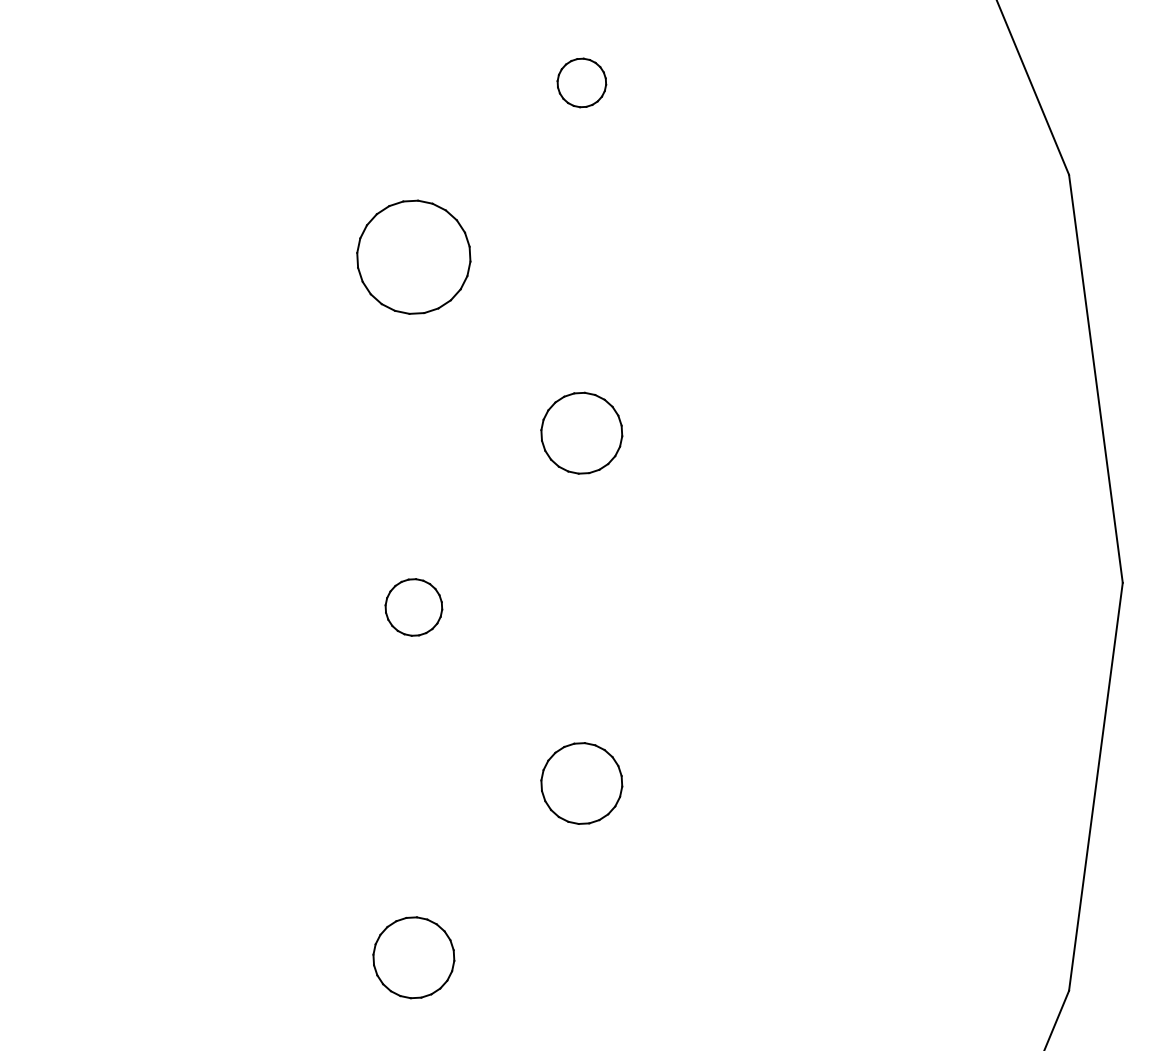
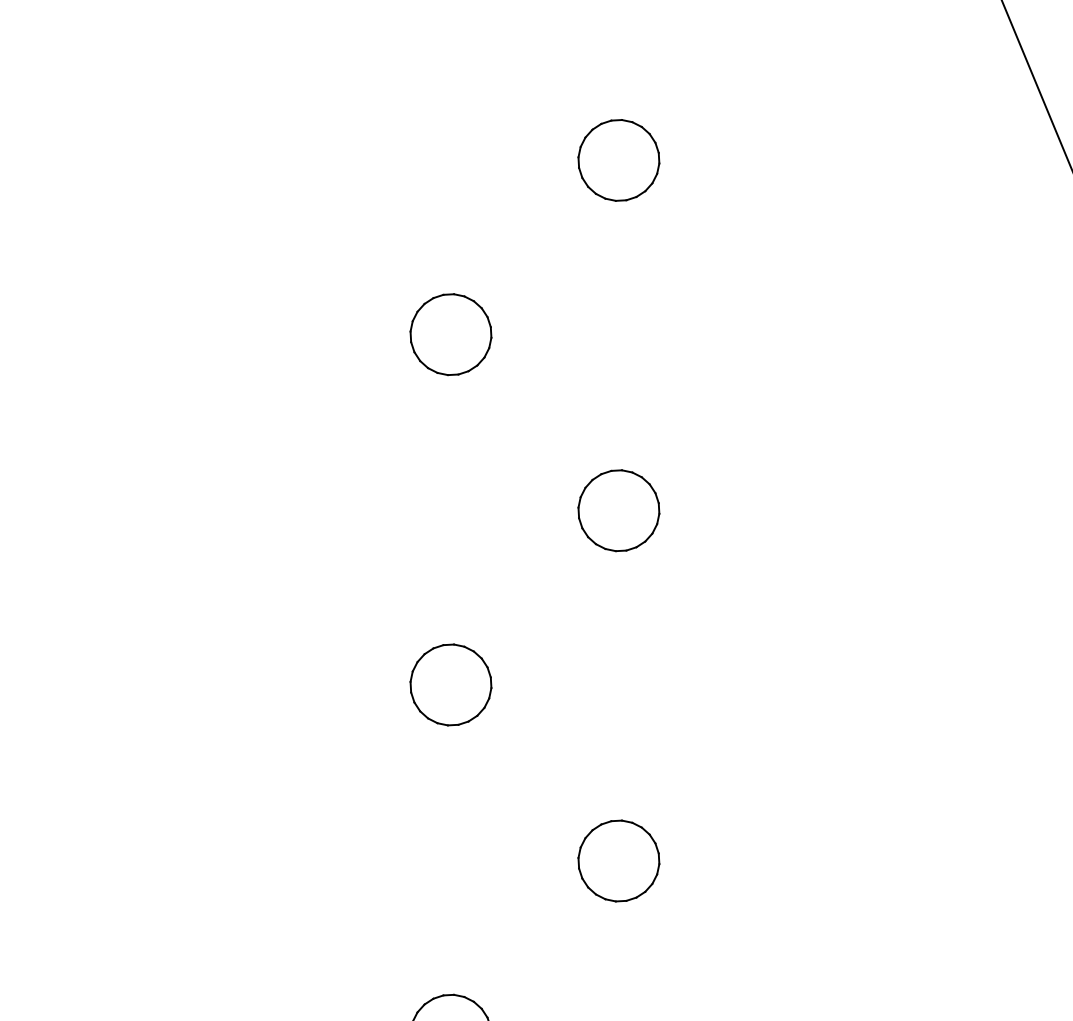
part: (581, 82) -> (618, 159), size x1.67
part: (413, 256) -> (450, 333), size x0.71
part: (413, 607) -> (450, 684), size x1.43

